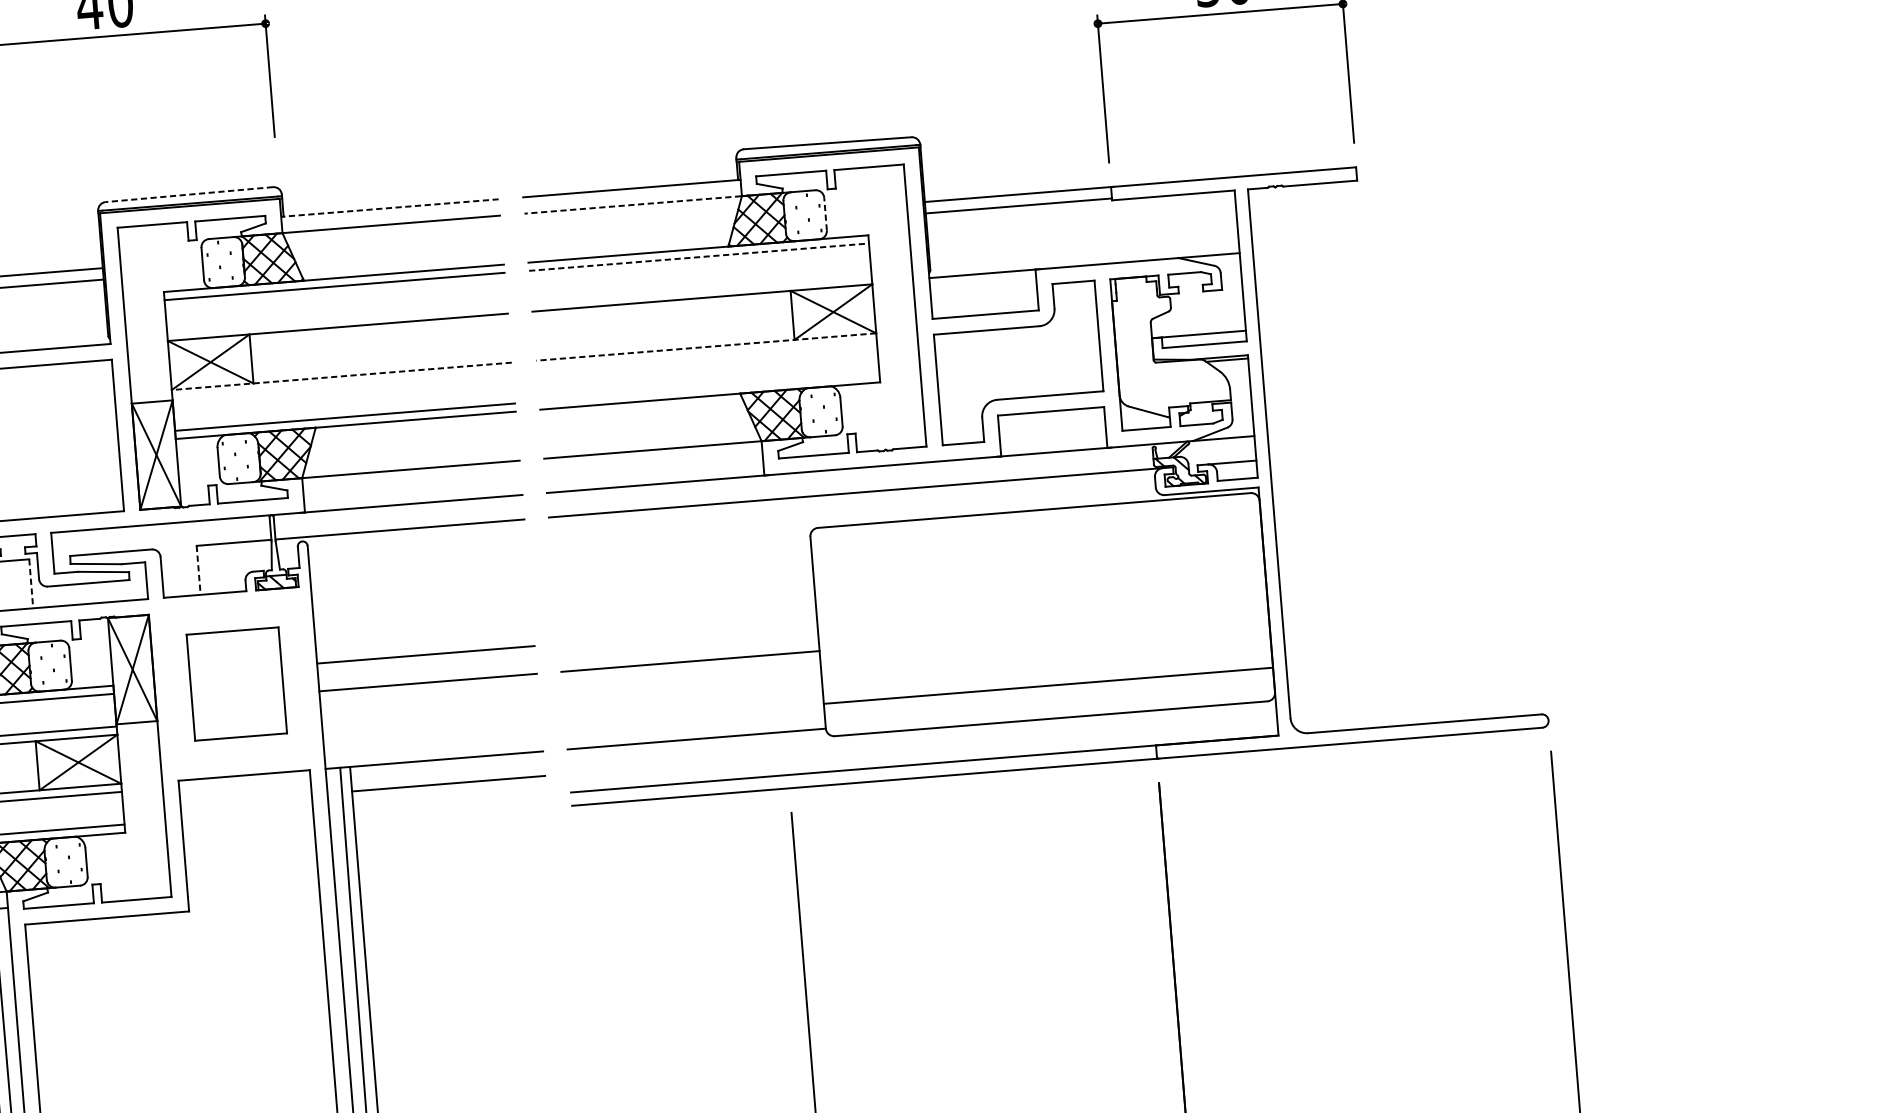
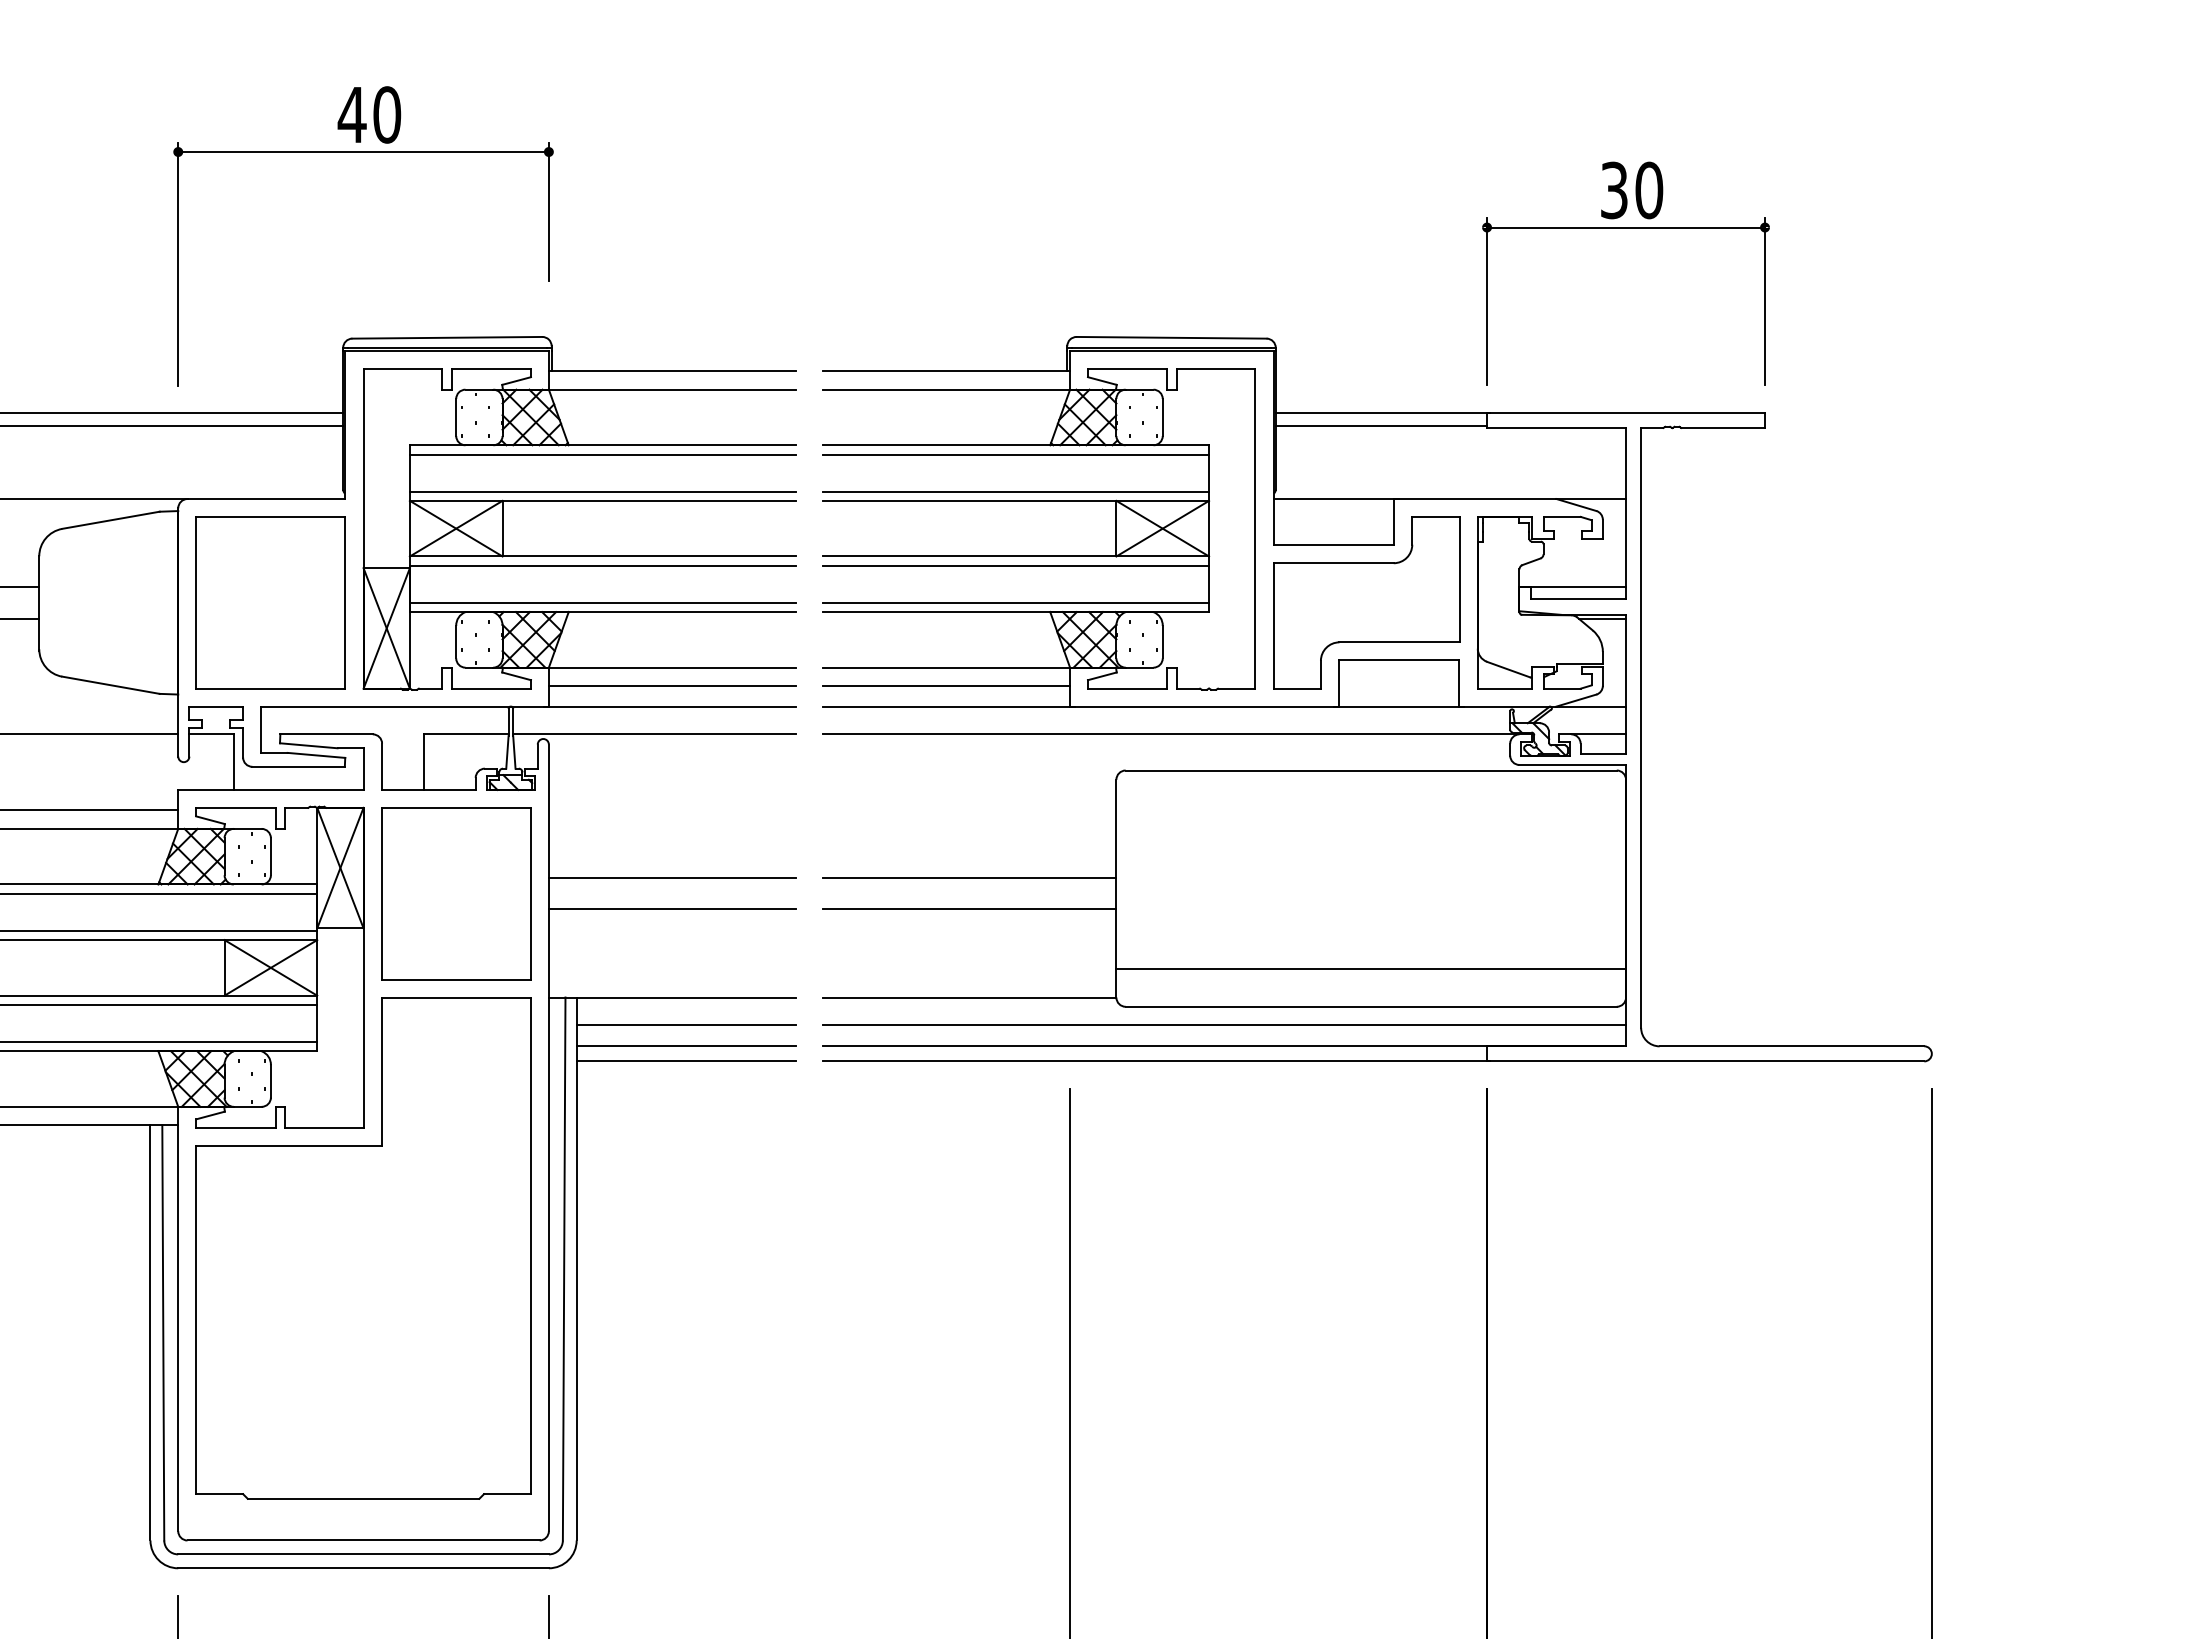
line: (189, 194) -> (447, 337), dashed -> solid
line: (637, 204) -> (951, 389), dashed -> solid
line: (389, 208) -> (671, 371), dashed -> solid
line: (825, 214) -> (1162, 417), dashed -> solid
line: (699, 257) -> (1016, 454), dashed -> solid
line: (701, 289) -> (1016, 491), added
line: (336, 319) -> (602, 491), added
line: (706, 347) -> (1016, 556), dashed -> solid
line: (707, 354) -> (1016, 565), added
line: (341, 376) -> (602, 556), dashed -> solid
line: (342, 384) -> (602, 565), added
line: (709, 387) -> (1016, 602), added
line: (654, 466) -> (946, 686), added
line: (411, 486) -> (671, 686), added
line: (198, 570) -> (423, 762), dashed -> solid
line: (30, 584) -> (233, 762), dashed -> solid
line: (687, 634) -> (969, 878), added
part: (236, 683) -> (456, 893), size x1.43
line: (923, 745) -> (1224, 1025), added
line: (449, 802) -> (685, 1046), added
line: (450, 815) -> (685, 1061), added

